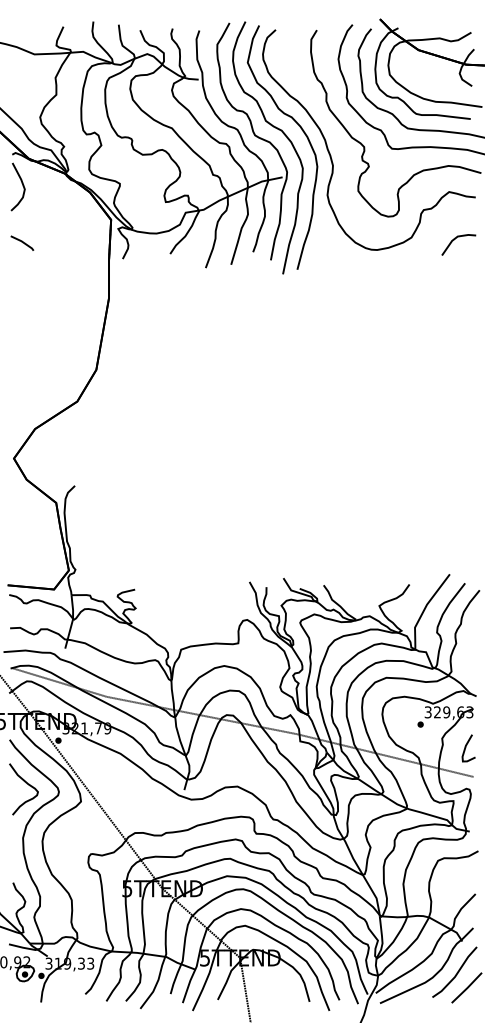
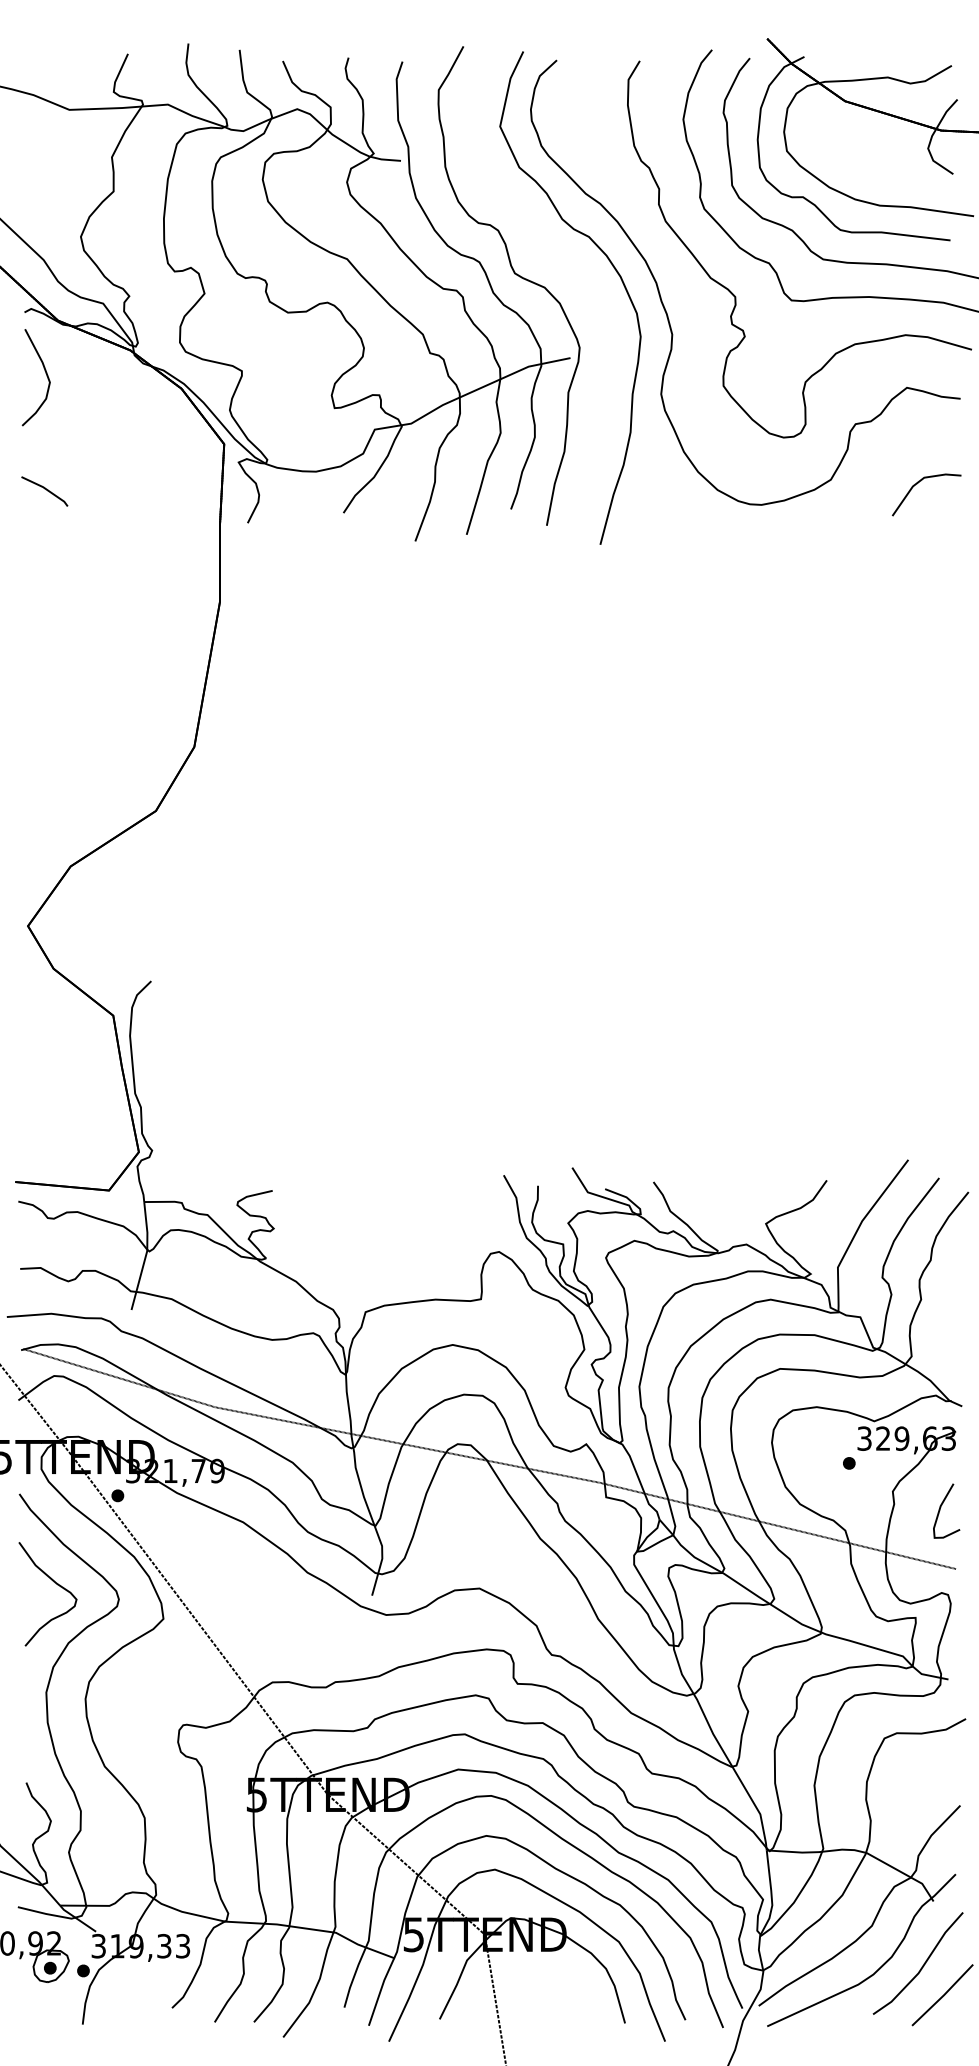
part: (282, 133) -> (570, 269), removed

